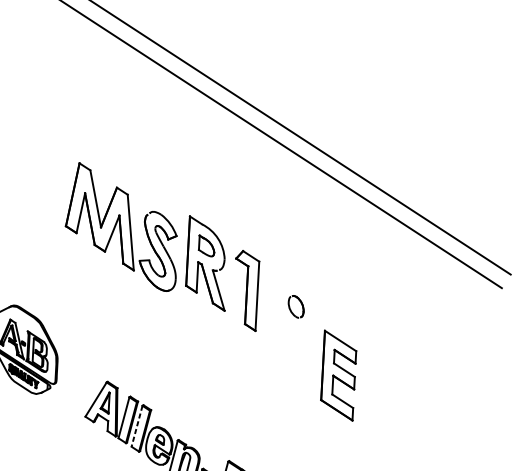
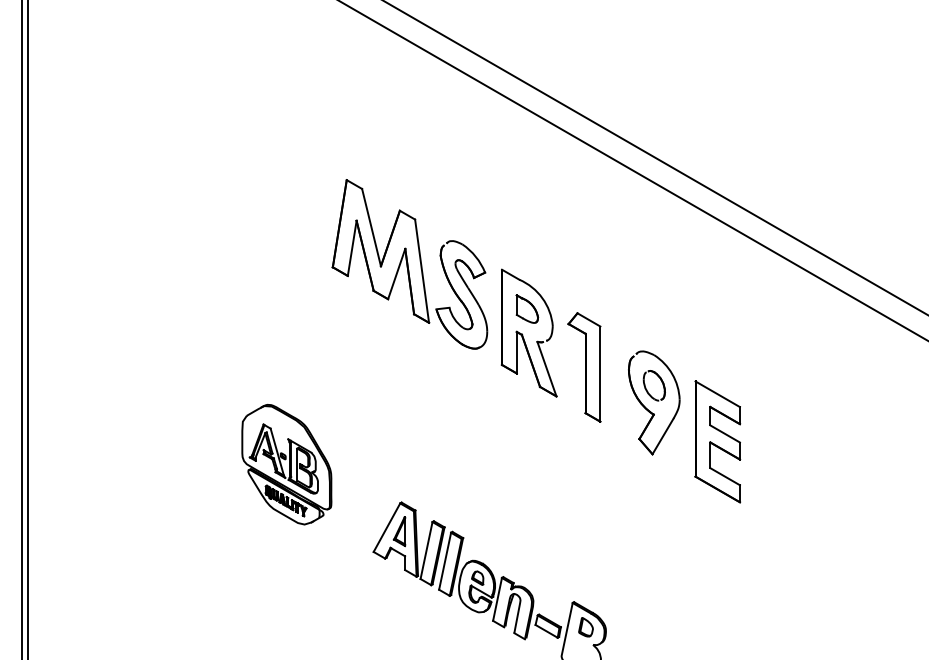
part: (121, 227) -> (409, 264), moved
part: (290, 323) -> (647, 408), added
part: (338, 375) -> (717, 441), moved
line: (137, 426) -> (445, 561), dashed -> solid

